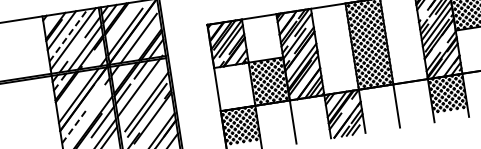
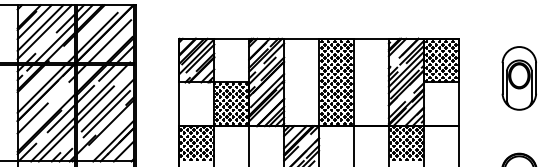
line: (68, 34) -> (40, 27), dashed -> solid
line: (133, 102) -> (94, 104), added
line: (75, 125) -> (33, 118), dashed -> solid

